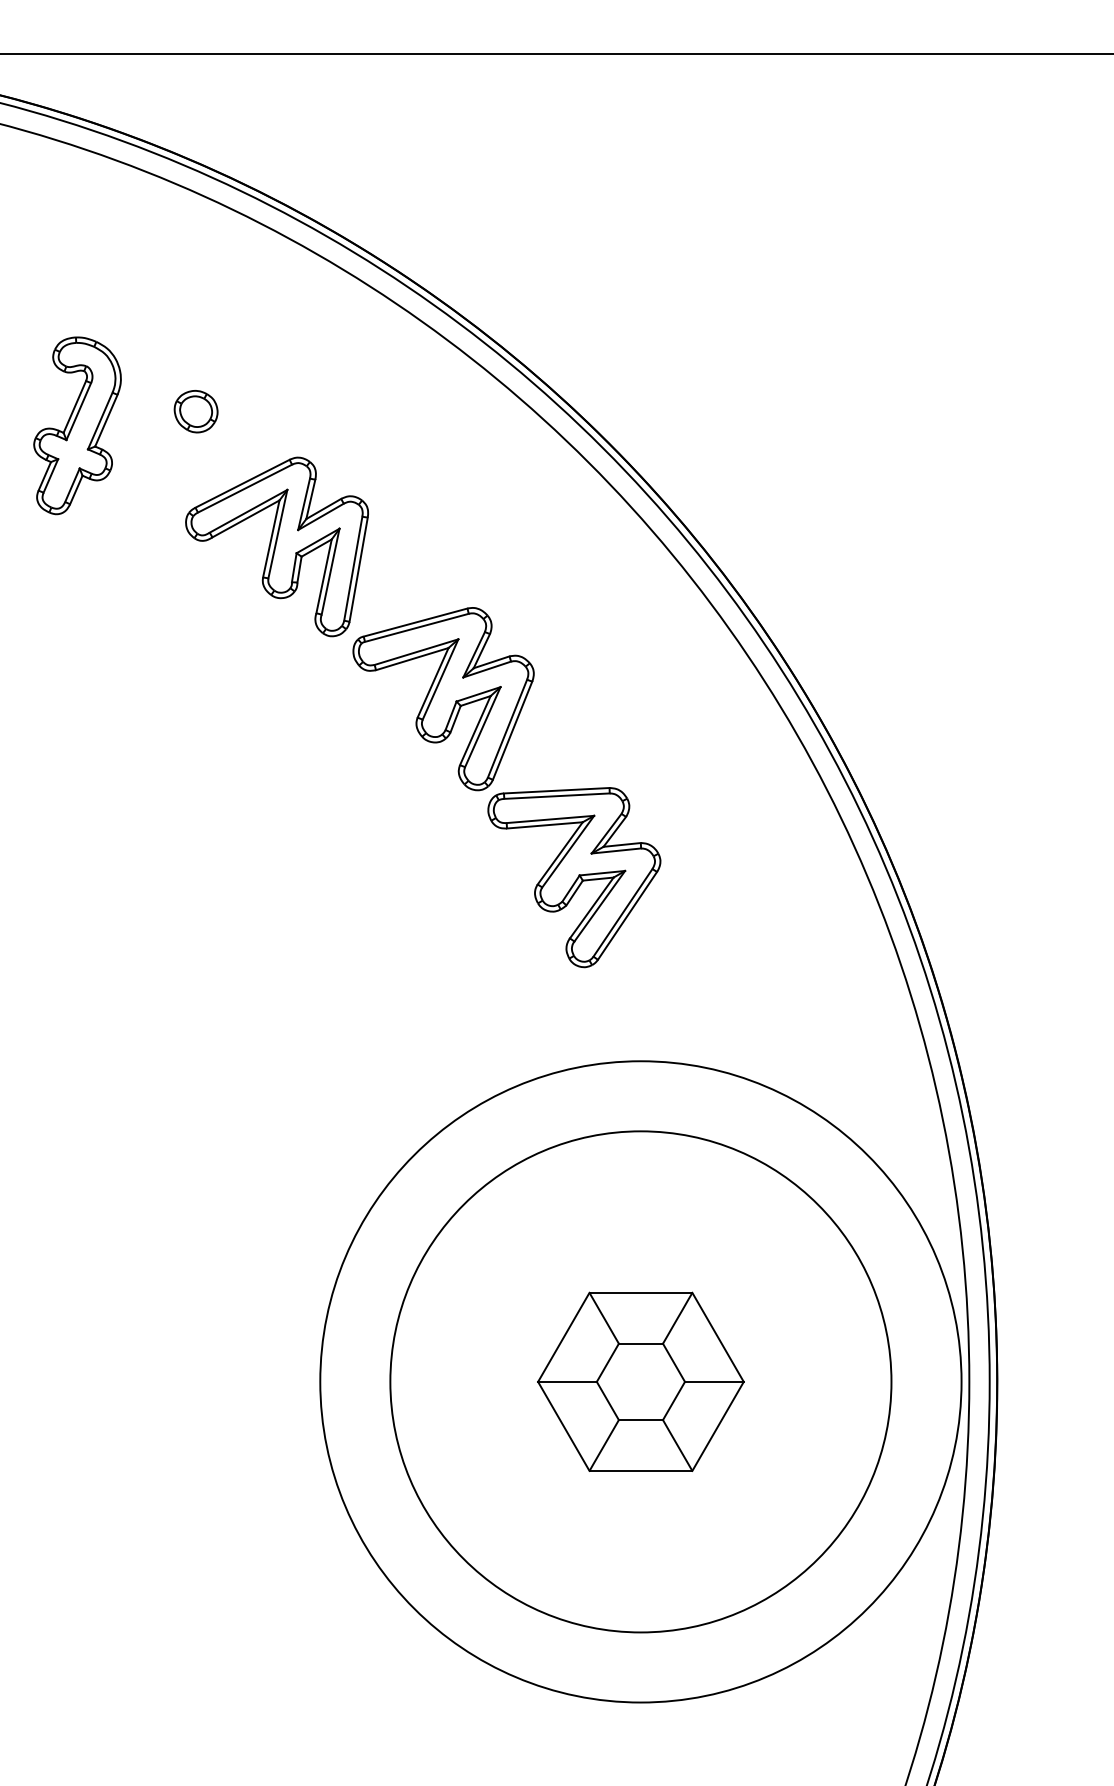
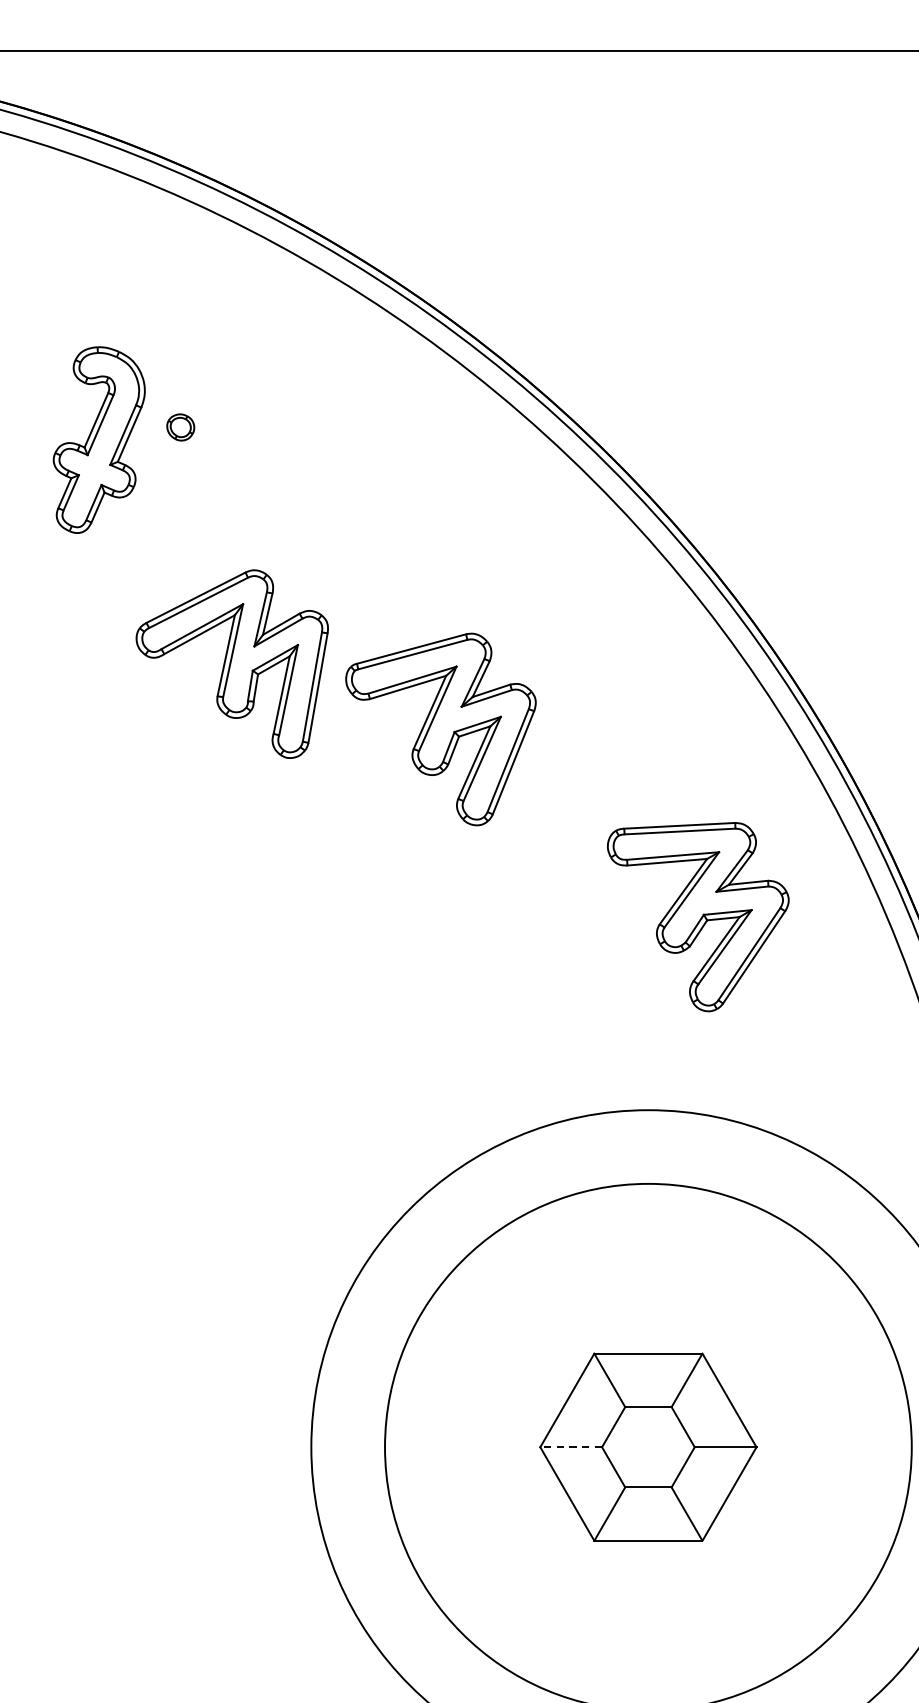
part: (195, 411) -> (180, 427), size x0.6
part: (77, 425) -> (99, 439), moved
part: (276, 546) -> (231, 663), moved
part: (574, 877) -> (698, 917), moved
line: (566, 1381) -> (570, 1446), solid -> dashed

